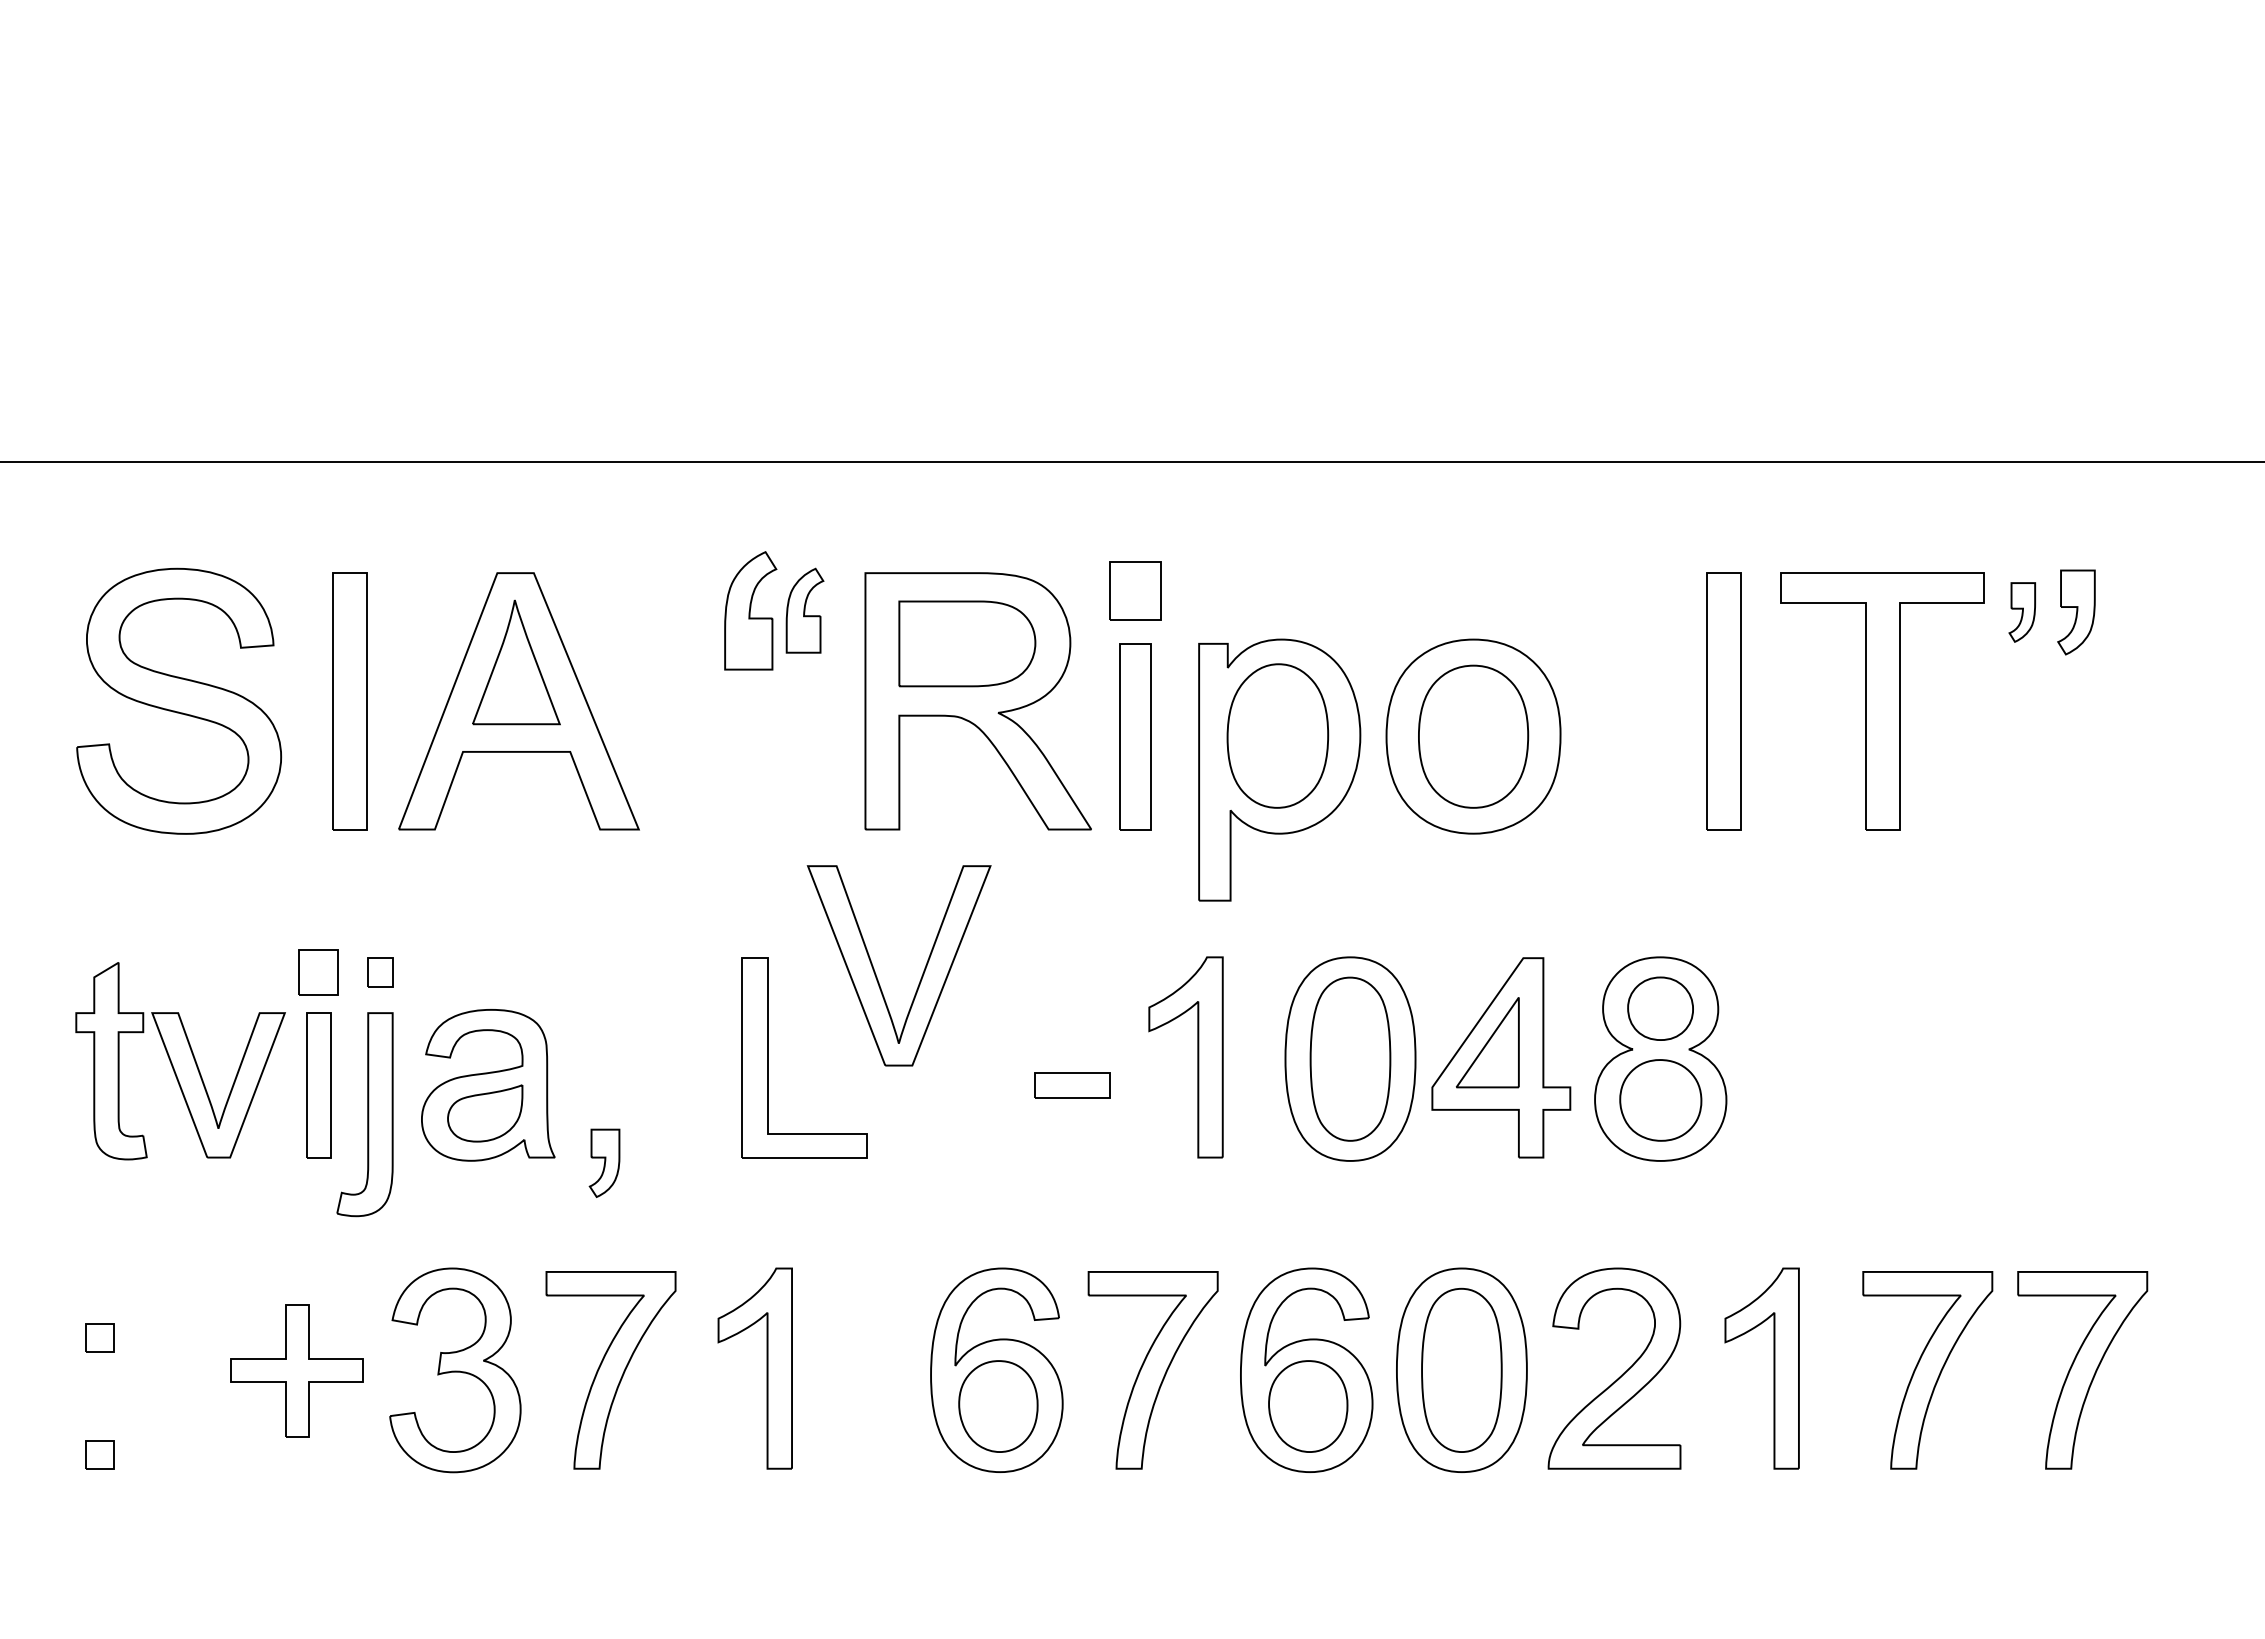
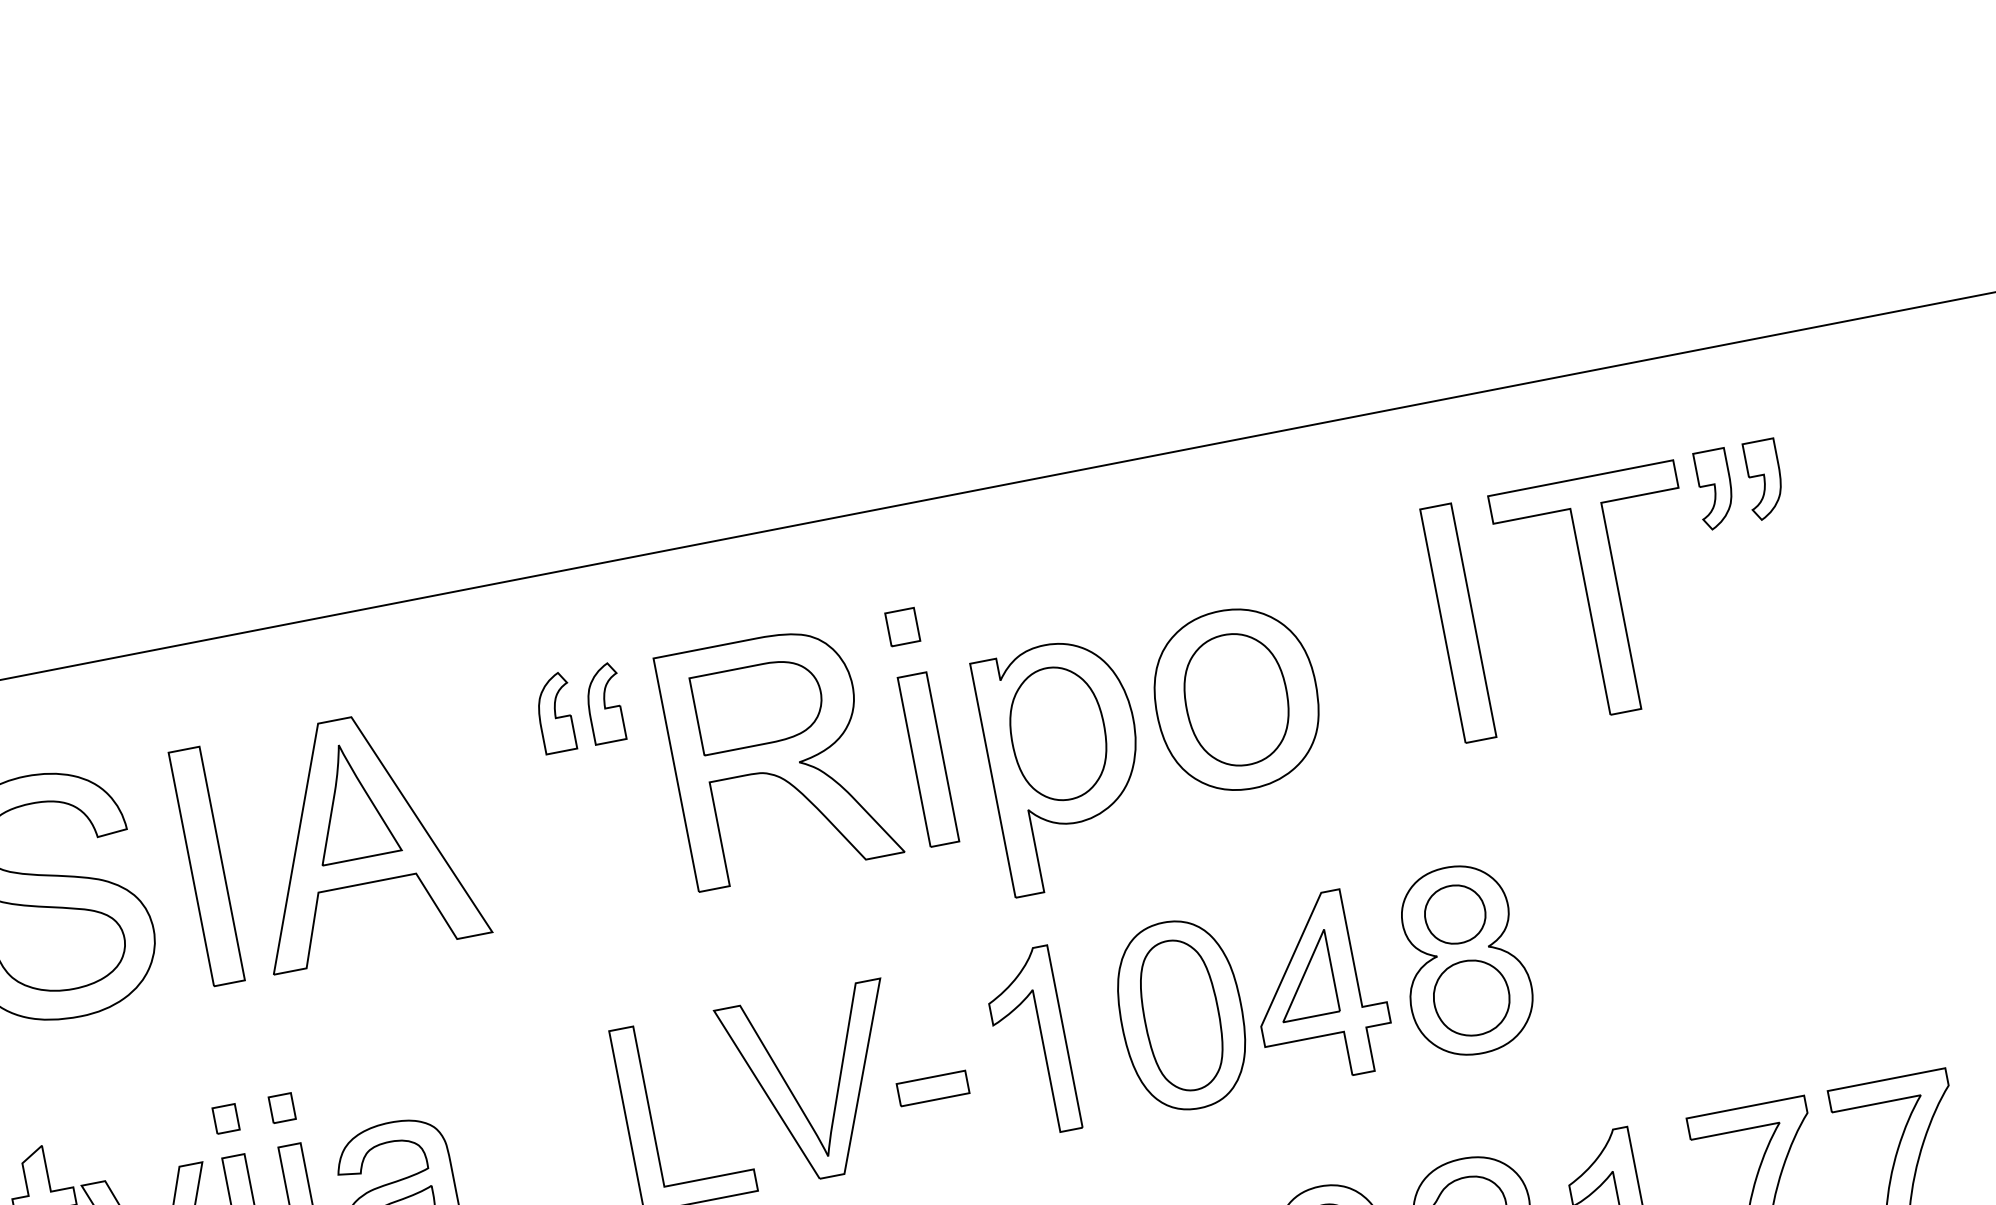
part: (1135, 590) -> (902, 626), size x0.62
part: (750, 610) -> (555, 712), size x0.71
part: (2022, 612) -> (1714, 489), size x1.43
part: (318, 971) -> (225, 1118), size x0.62
part: (877, 976) -> (796, 1099), moved

